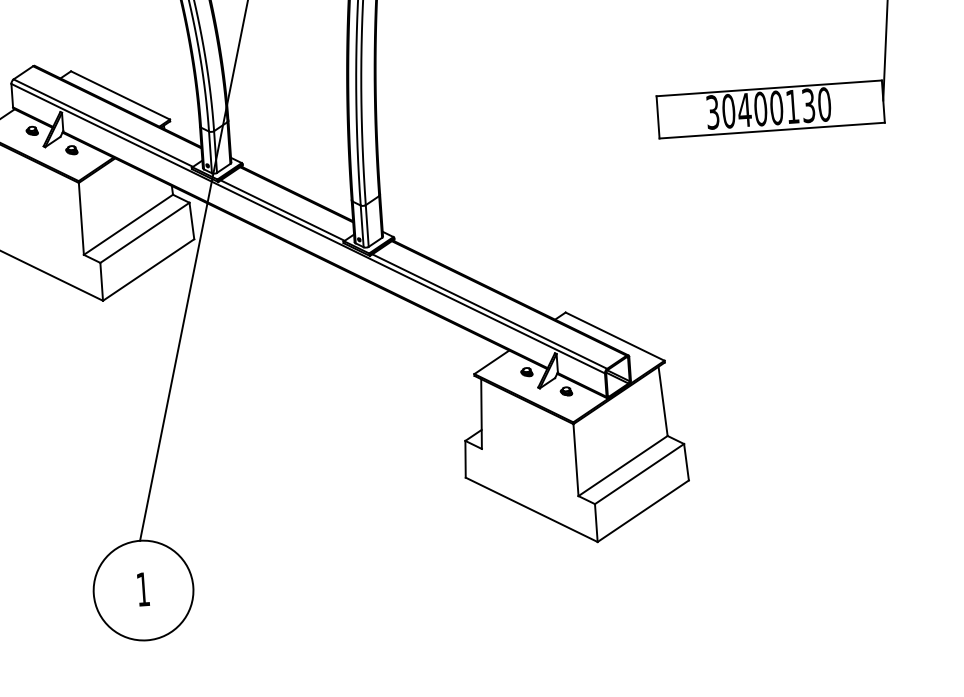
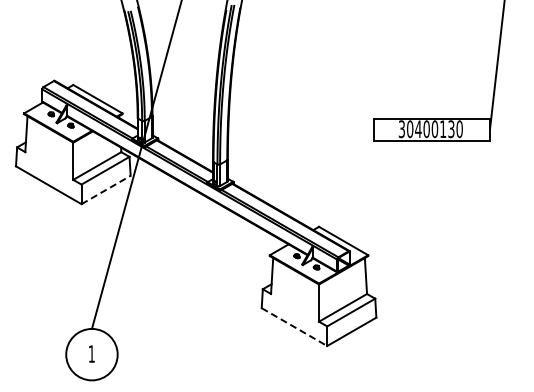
line: (149, 269) -> (106, 189), solid -> dashed
line: (531, 510) -> (294, 327), solid -> dashed

